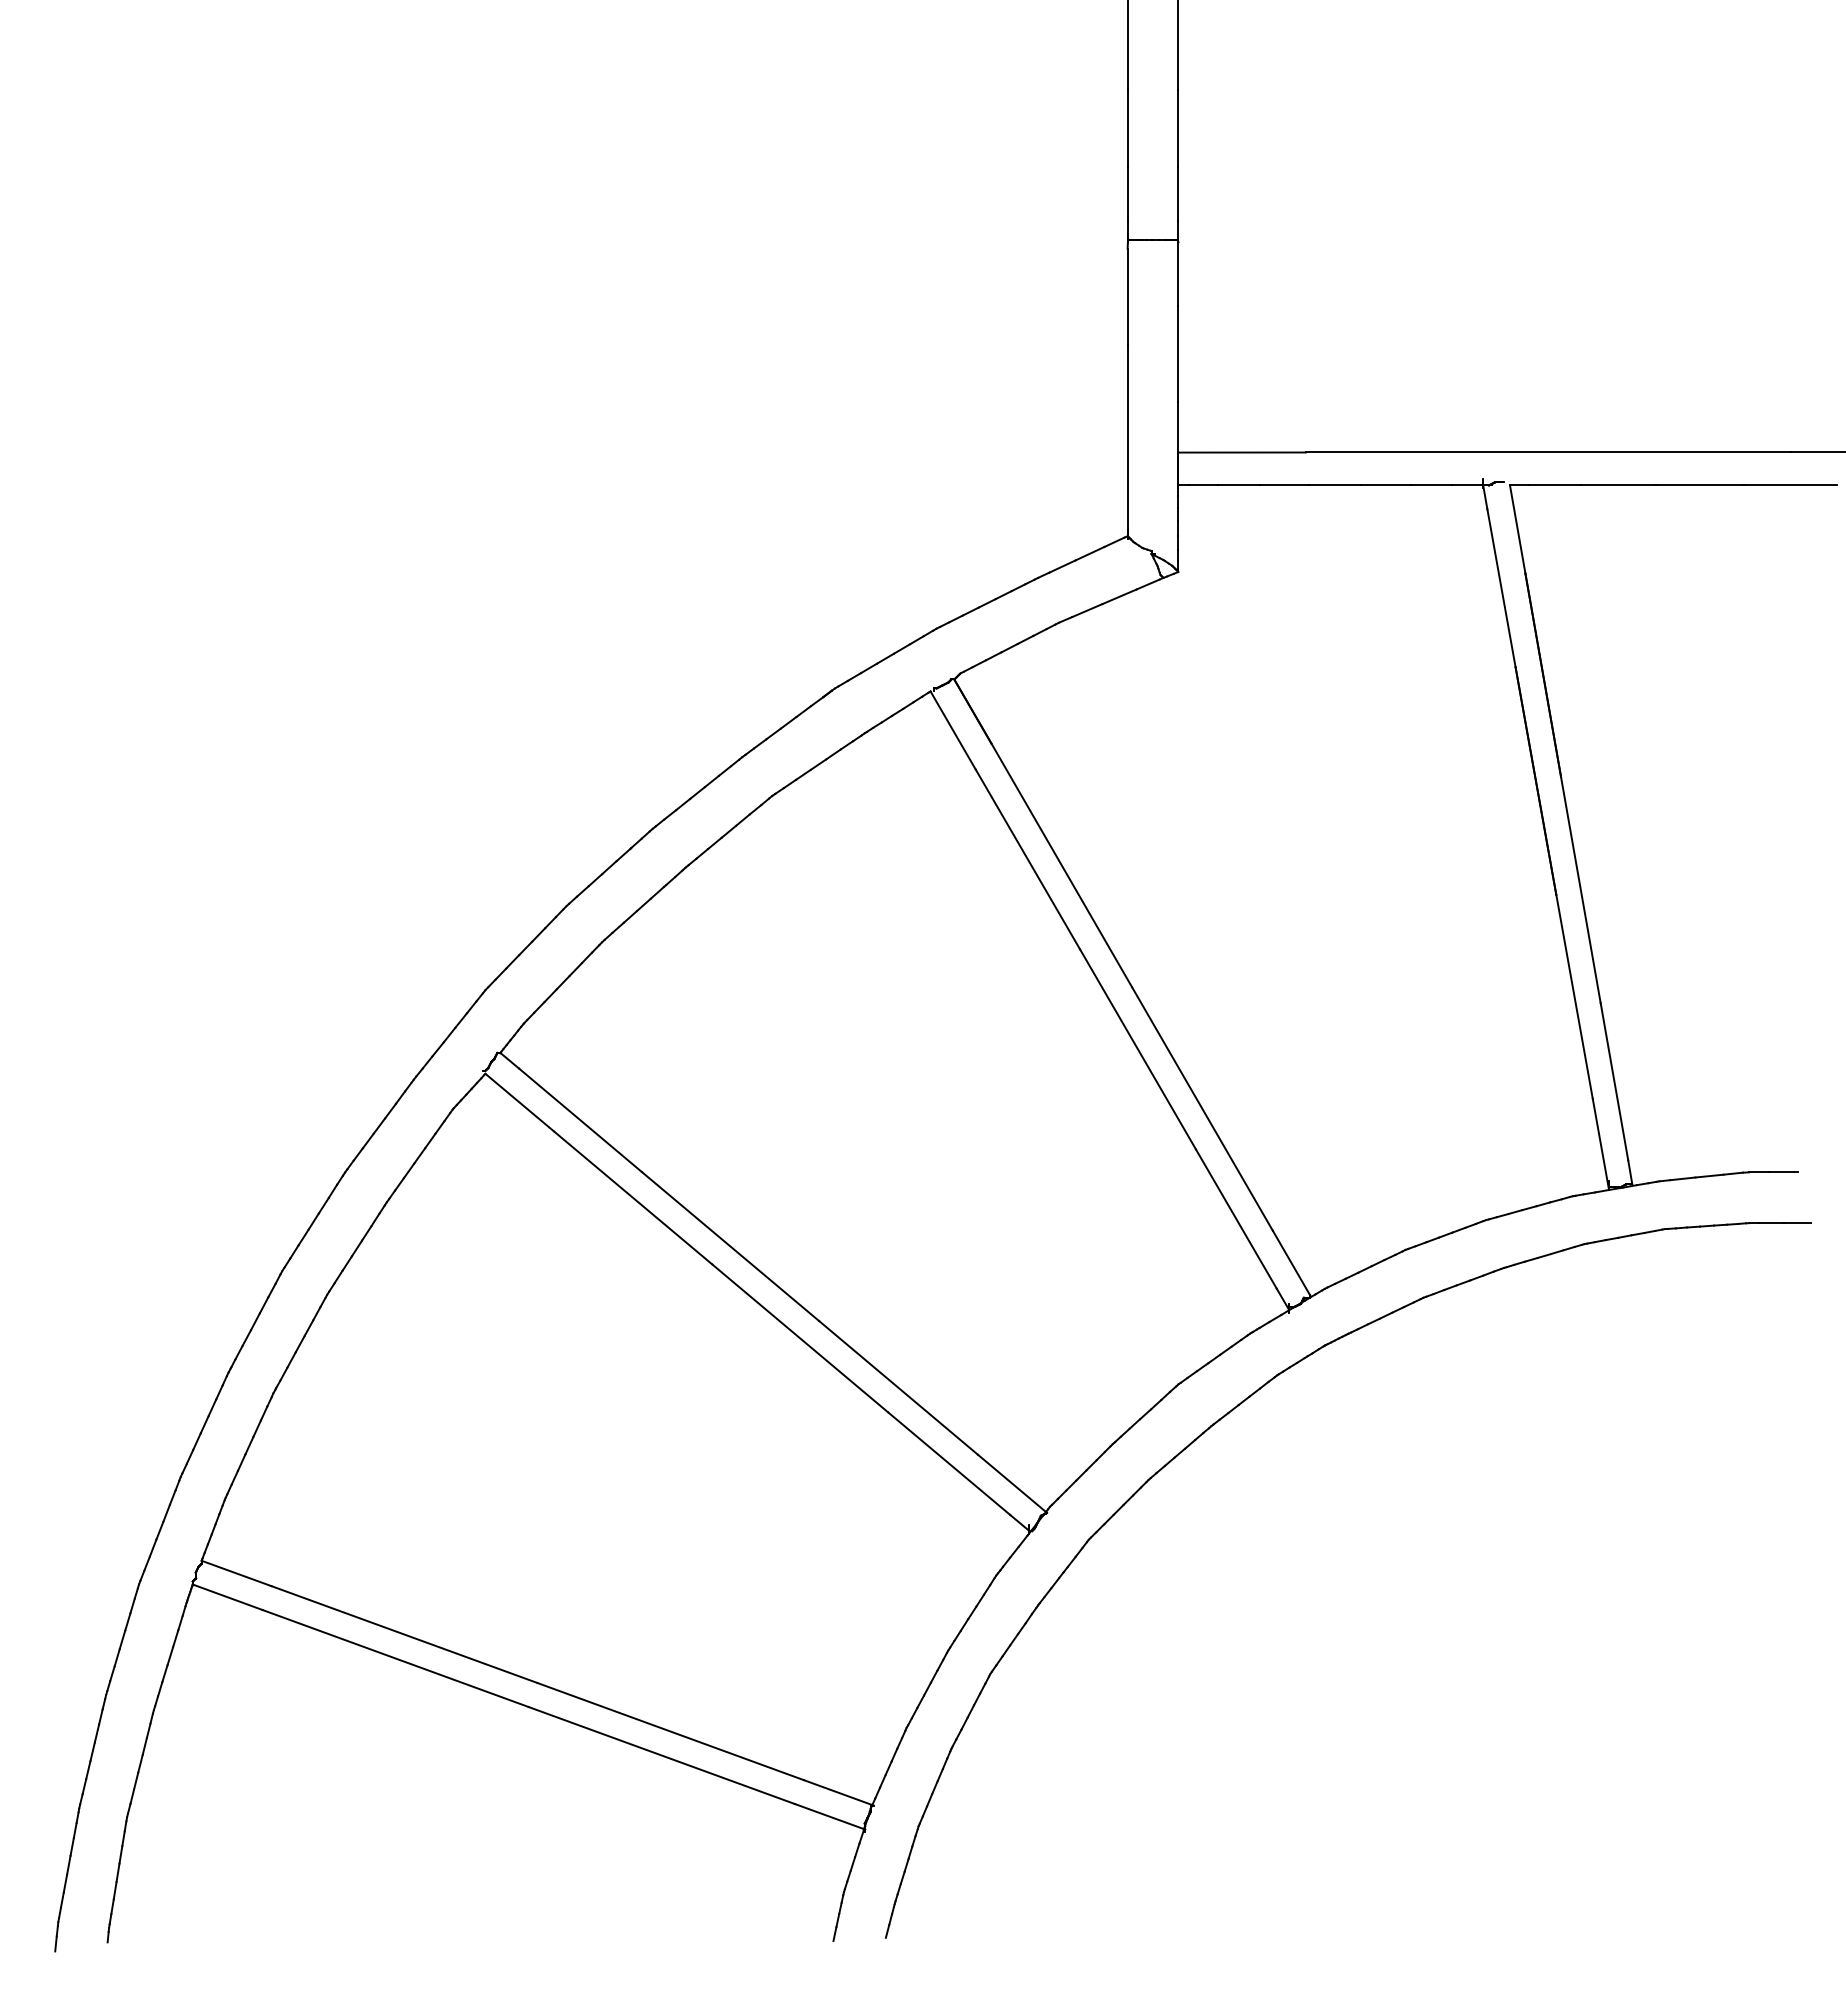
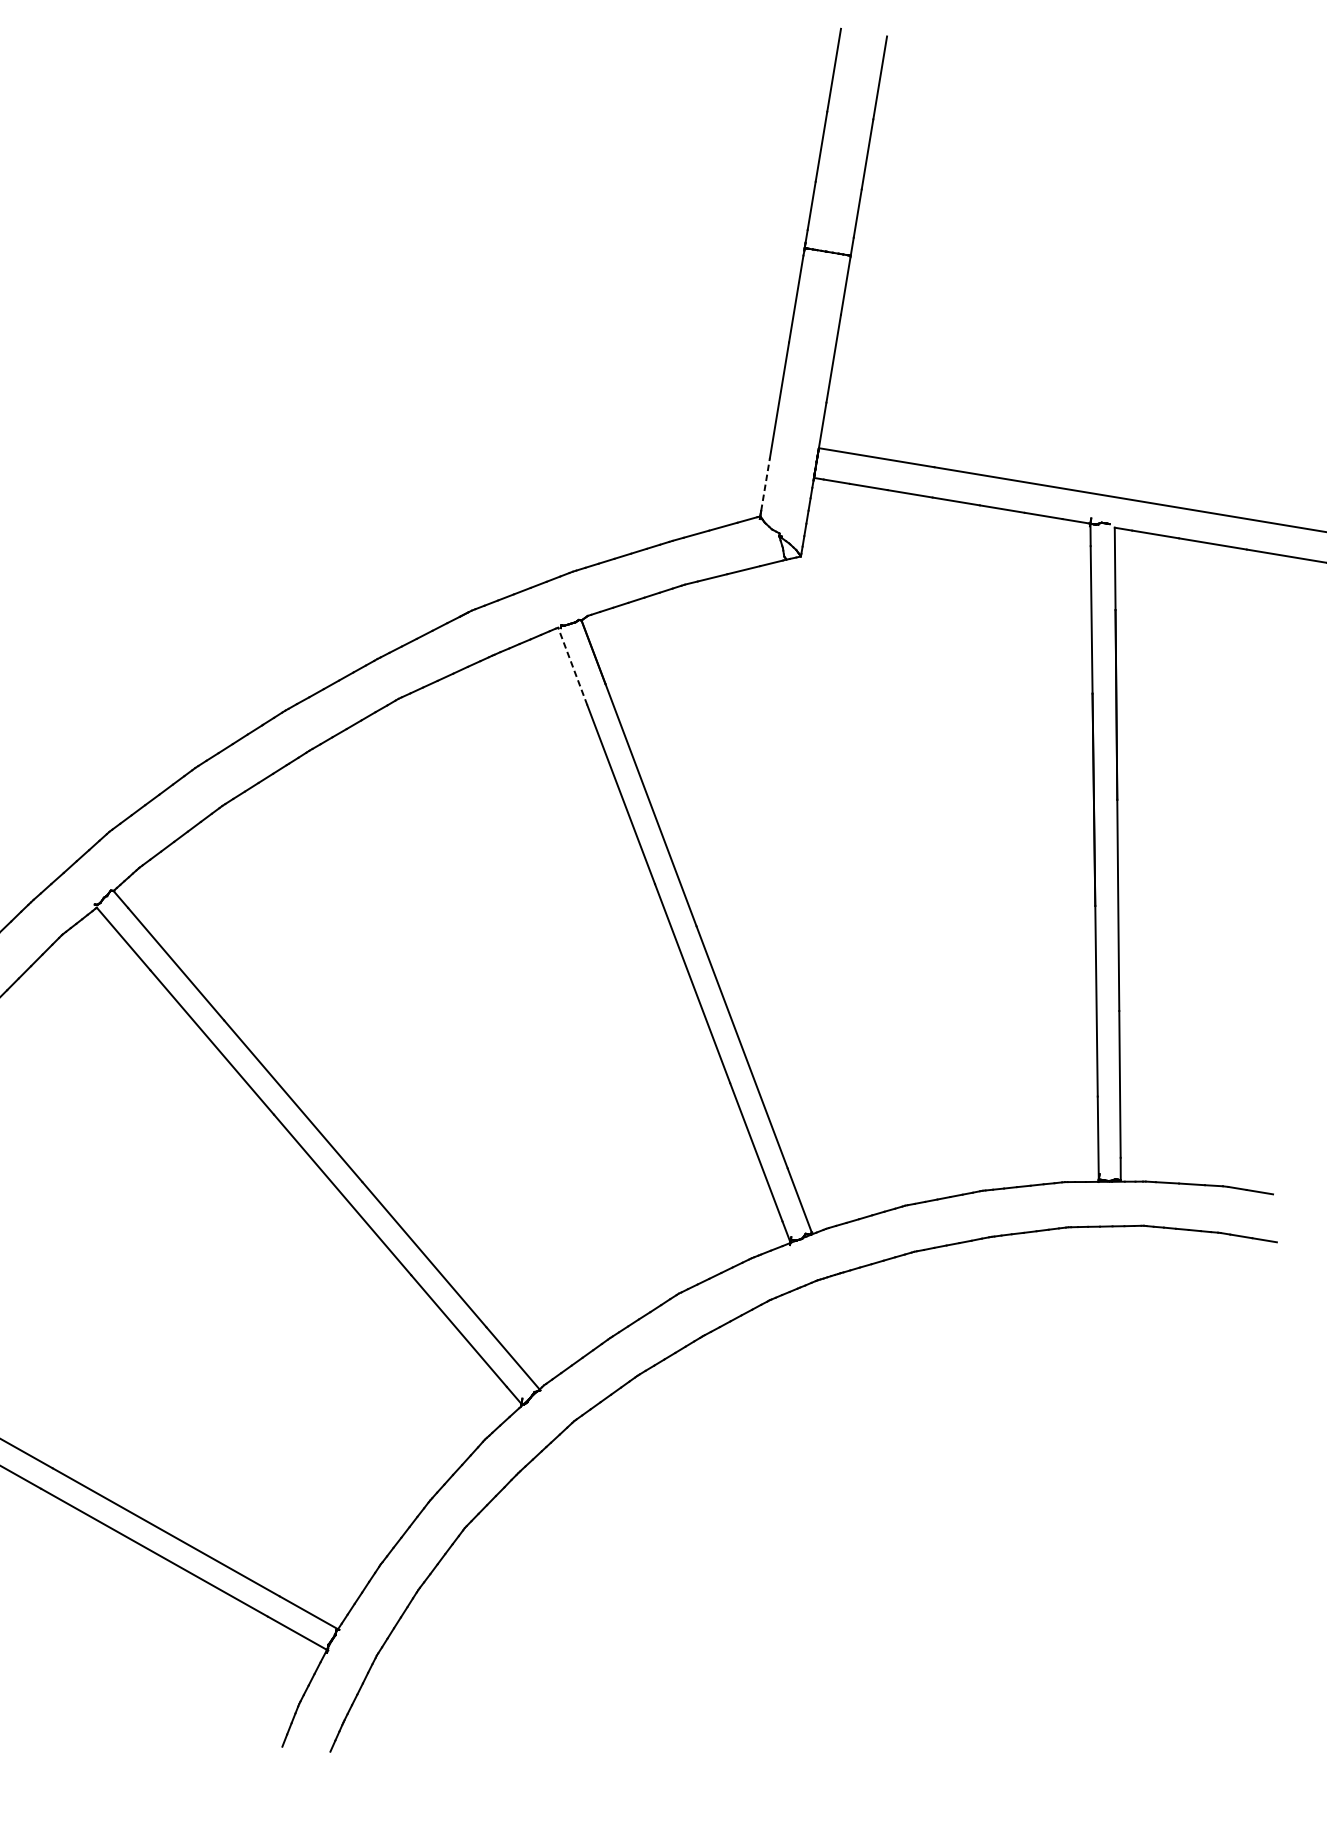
line: (1127, 501) -> (765, 484), solid -> dashed
line: (952, 730) -> (572, 666), solid -> dashed

